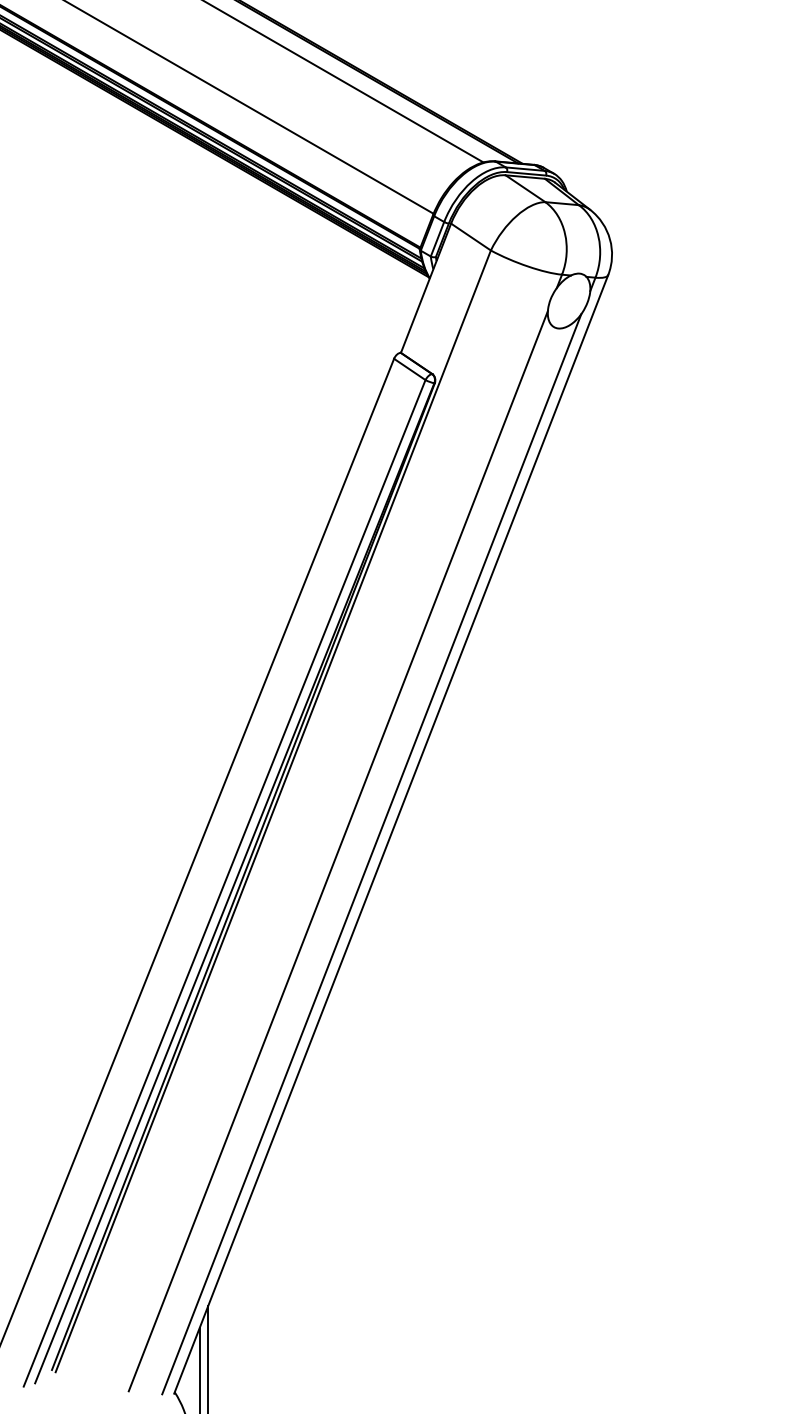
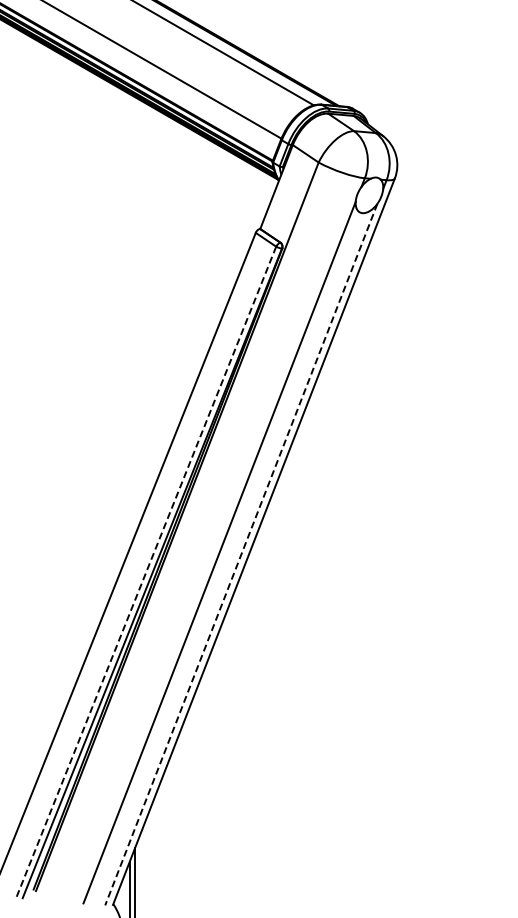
line: (372, 855) -> (241, 555), solid -> dashed
line: (224, 883) -> (145, 573), solid -> dashed

